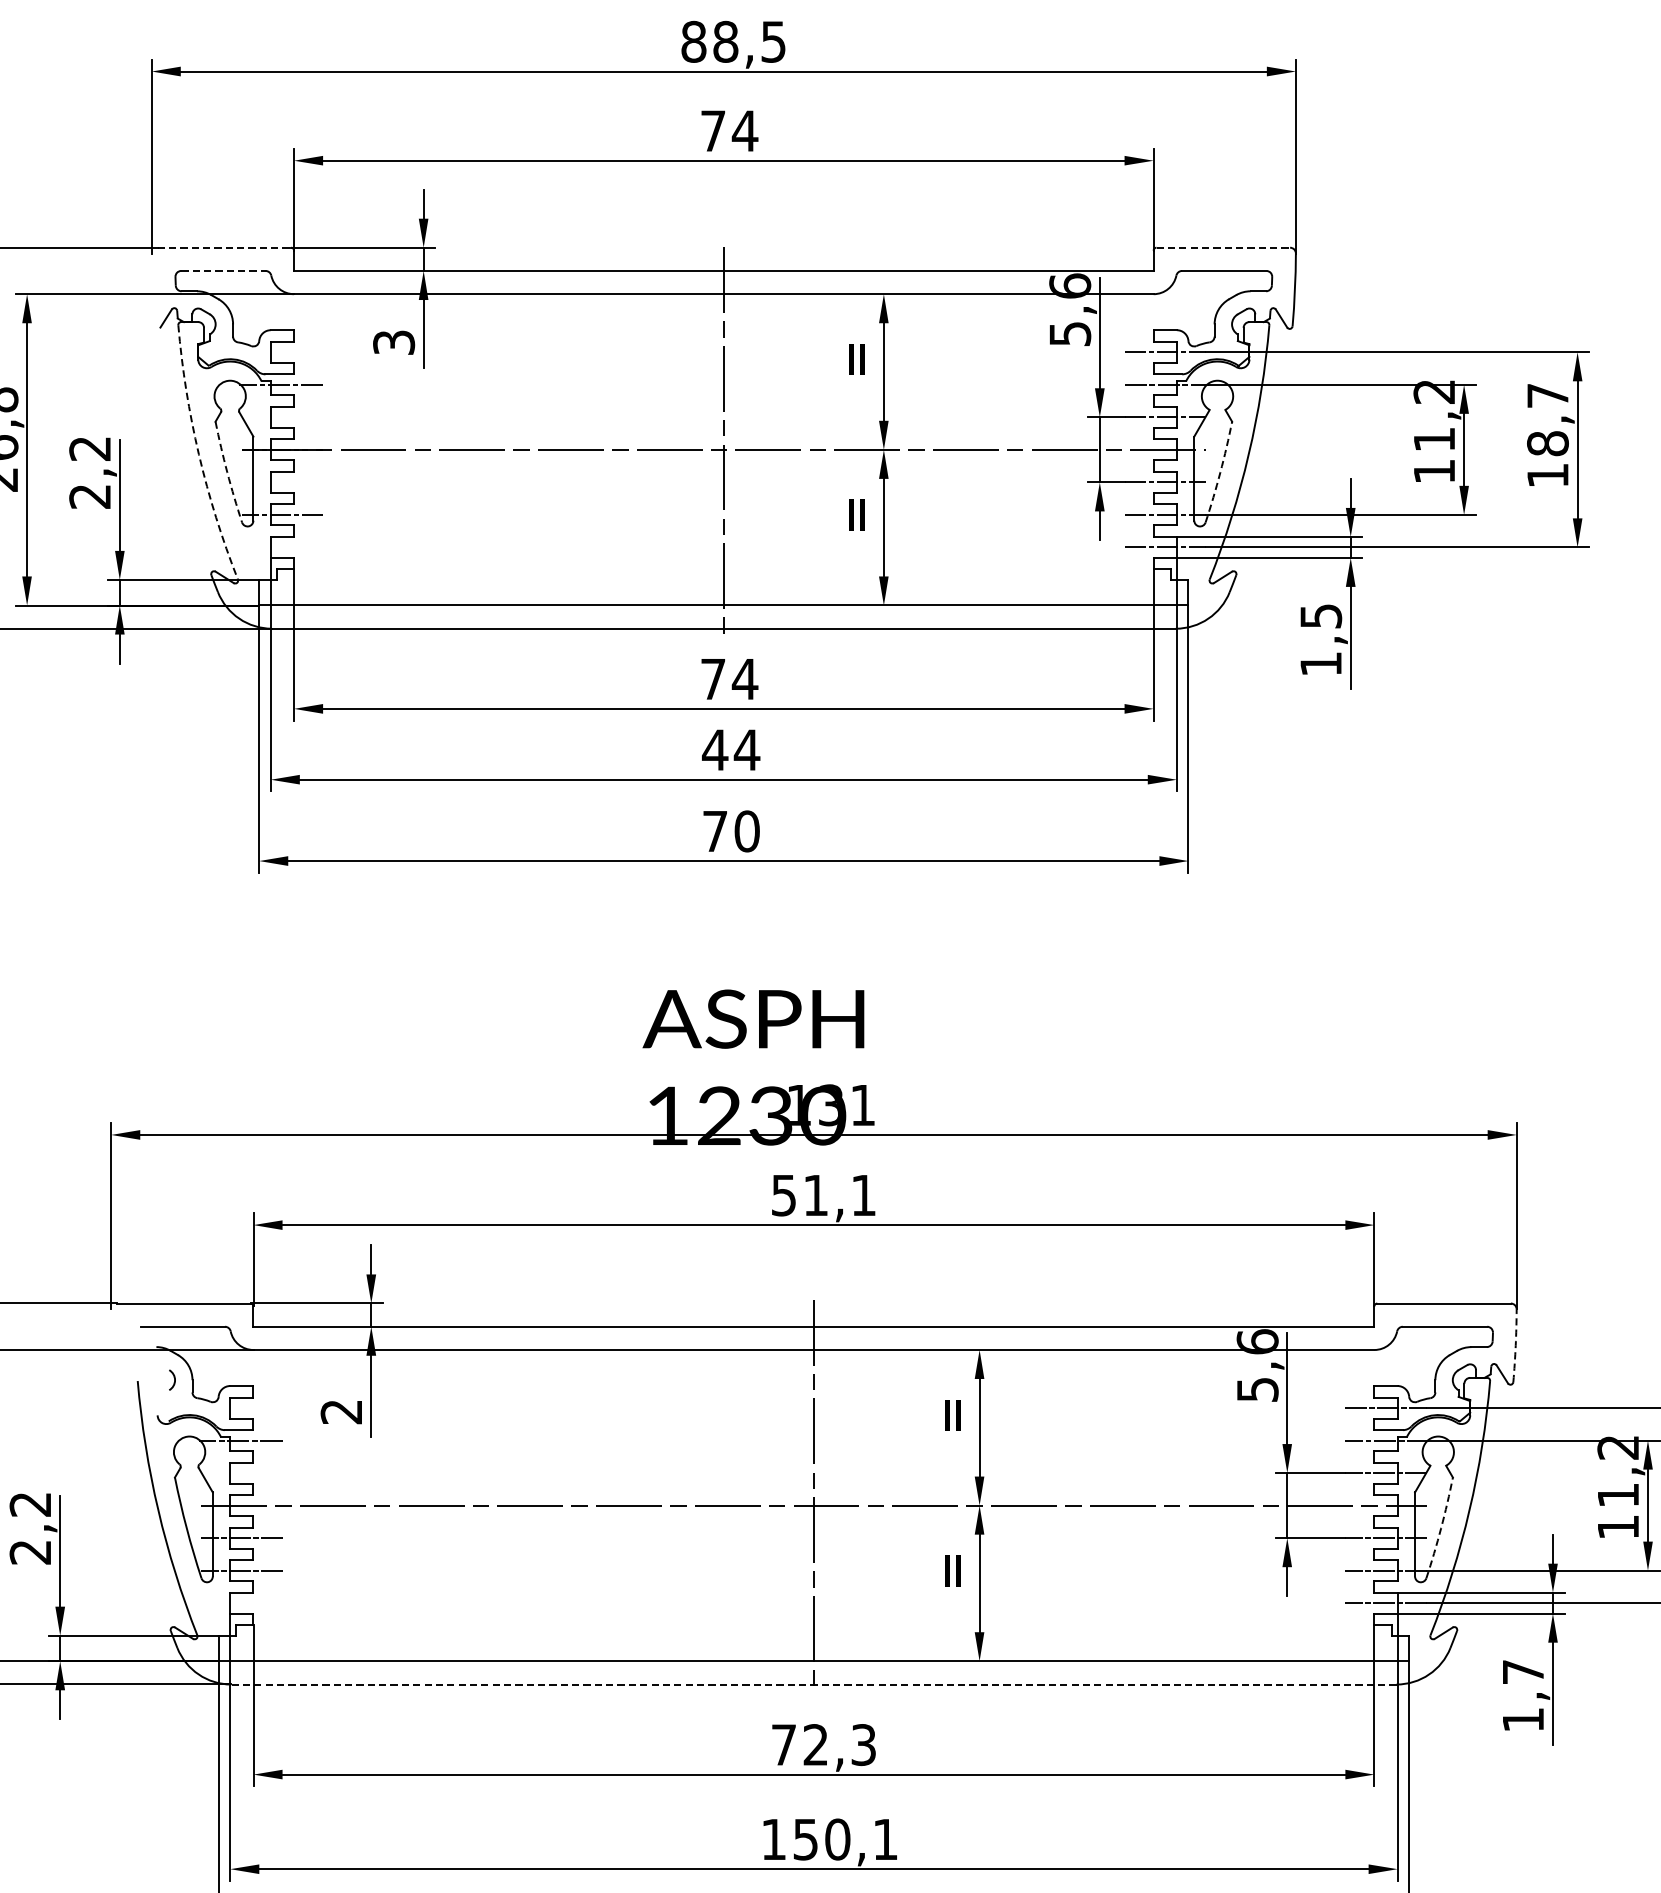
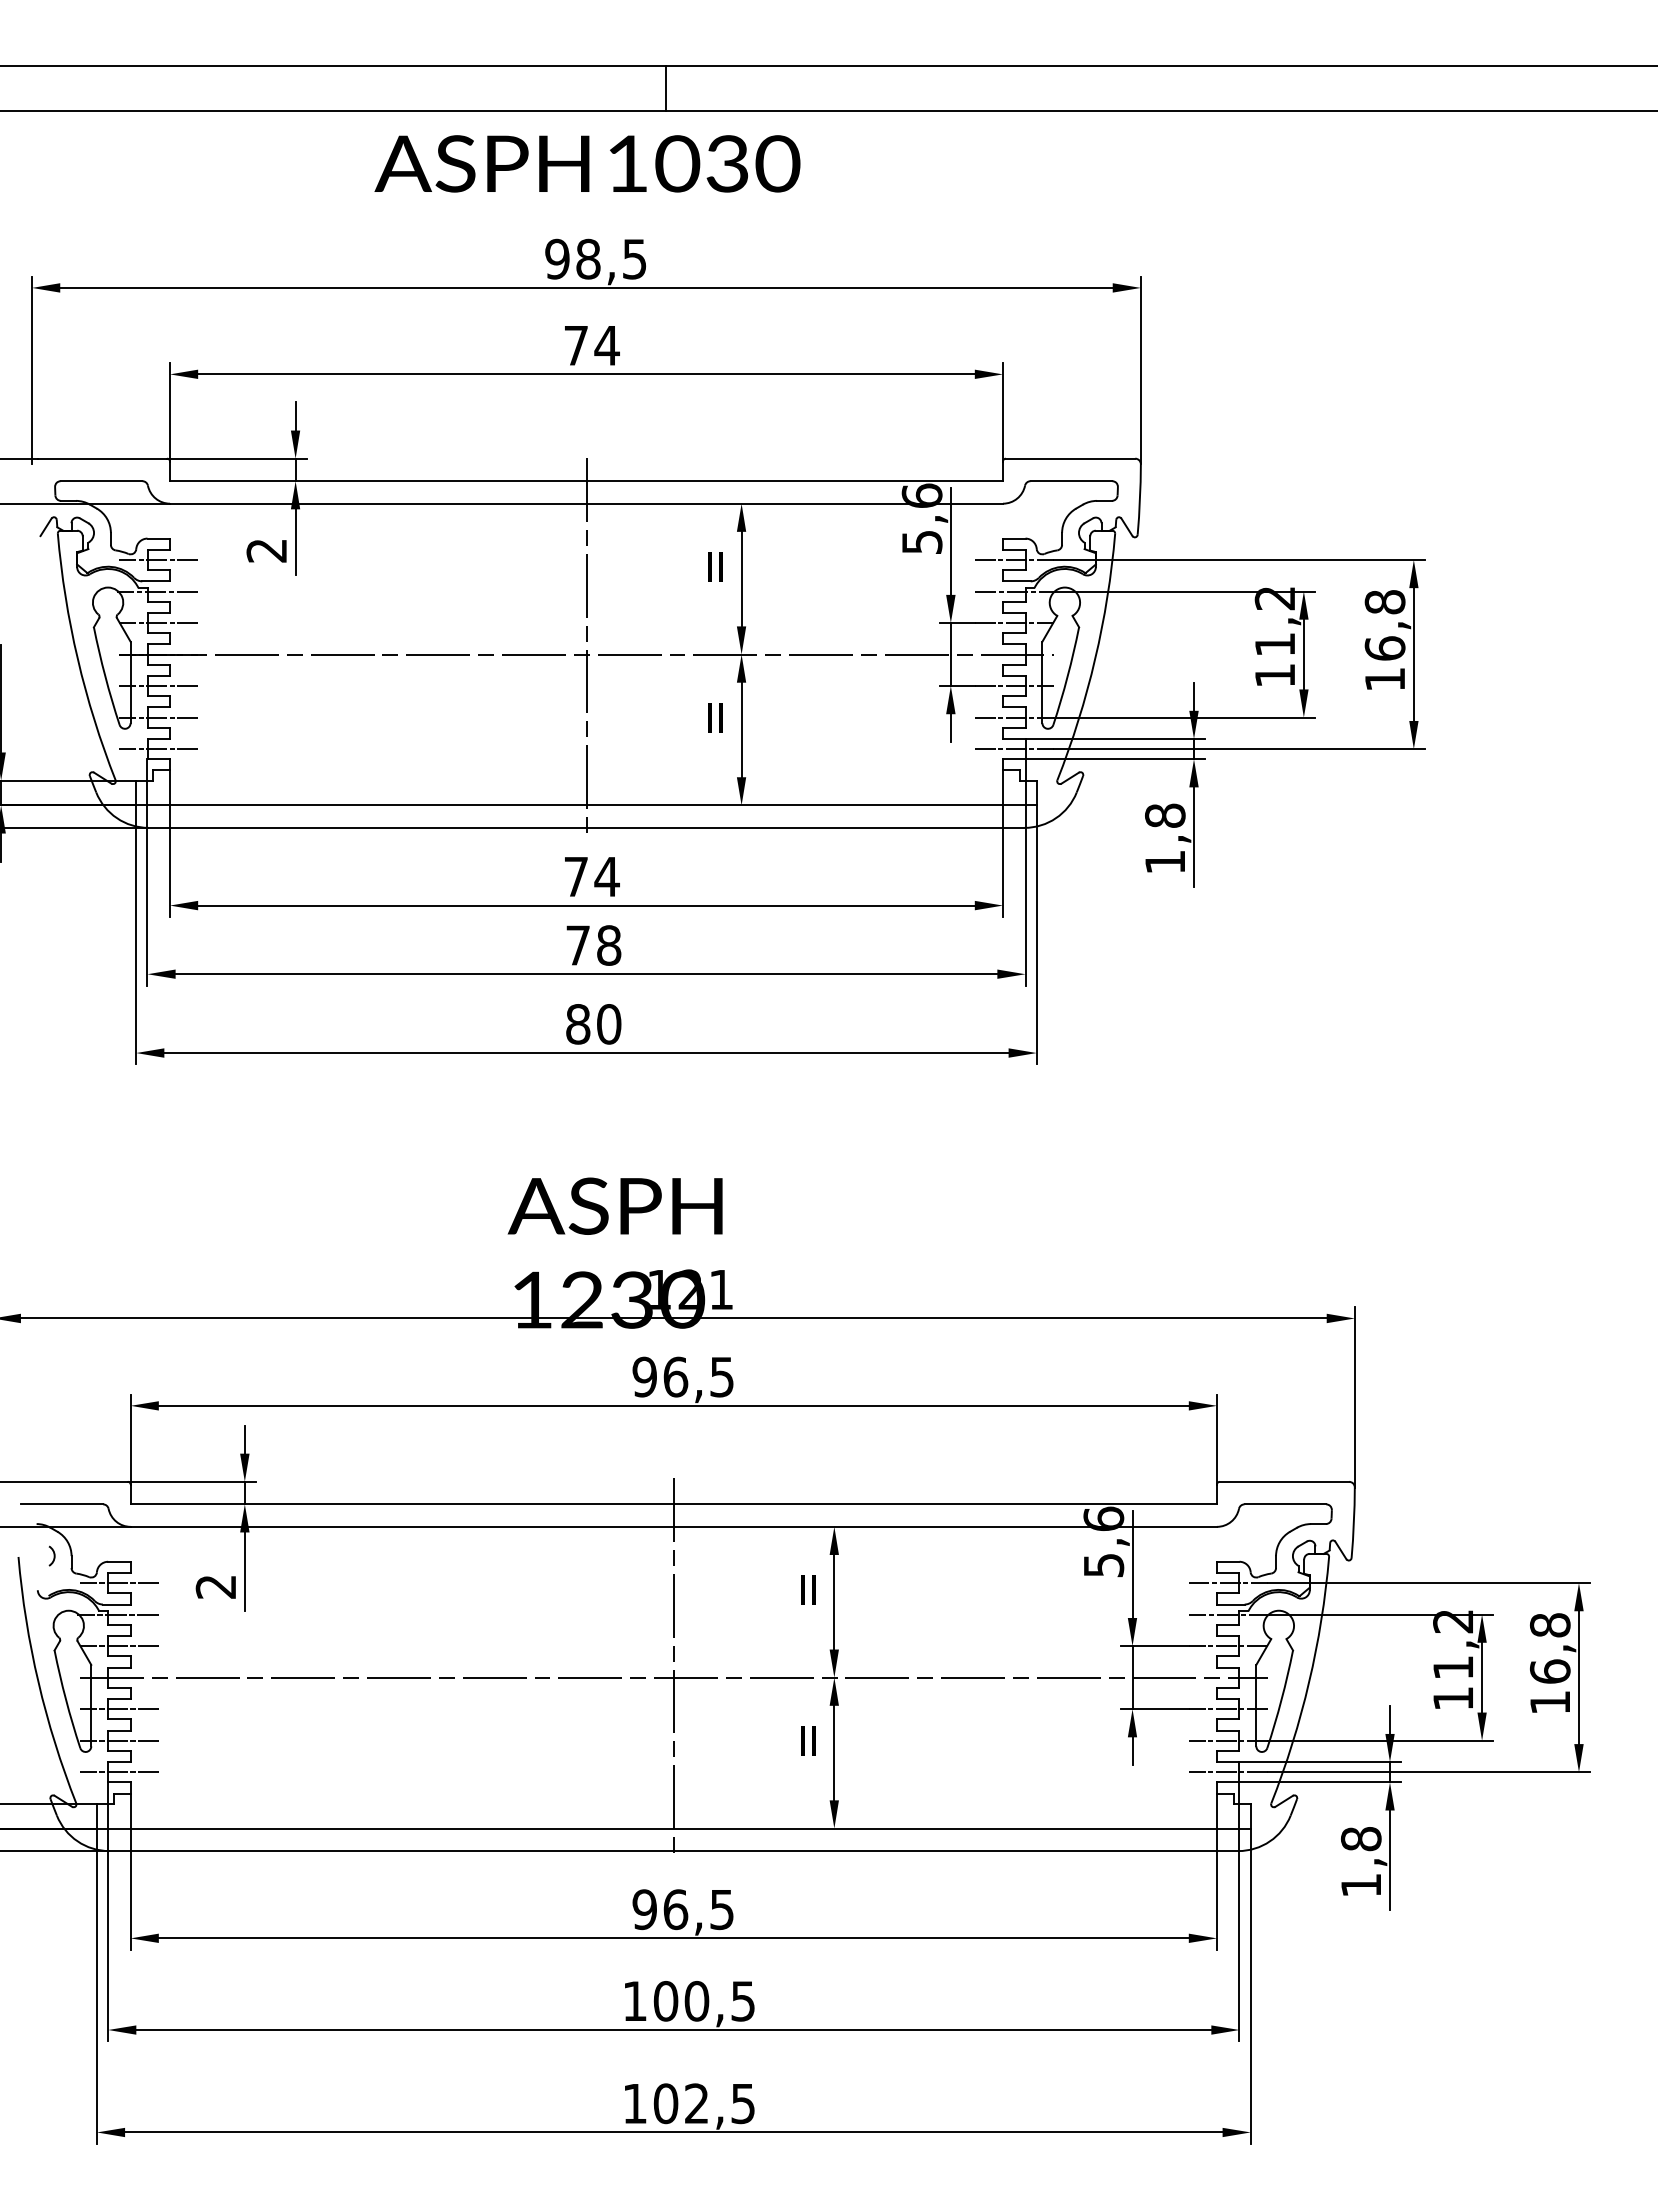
text: (693, 42) -> (557, 259), 88,5 -> 98,5
line: (224, 247) -> (102, 458), dashed -> solid
line: (1223, 247) -> (1070, 458), dashed -> solid
line: (223, 271) -> (101, 481), dashed -> solid
text: (393, 342) -> (266, 550), 3 -> 2
line: (282, 351) -> (158, 559), added
line: (282, 417) -> (158, 623), added
text: (1547, 419) -> (1384, 625), 18,7 -> 16,8
arc: (198, 454) -> (77, 659), dashed -> solid
arc: (227, 472) -> (105, 676), dashed -> solid
arc: (1220, 472) -> (1067, 676), dashed -> solid
line: (282, 482) -> (158, 686), added
line: (282, 547) -> (158, 749), added
text: (1321, 615) -> (1165, 815), 1,5 -> 1,8
text: (731, 750) -> (593, 945), 44 -> 78
text: (715, 831) -> (578, 1024), 70 -> 80
text: (830, 1105) -> (689, 1289), 131 -> 121
text: (822, 1194) -> (682, 1376), 51,1 -> 96,5
arc: (1515, 1345) -> (1353, 1522), dashed -> solid
line: (241, 1408) -> (119, 1583), added
line: (241, 1473) -> (119, 1646), added
arc: (1441, 1528) -> (1281, 1699), dashed -> solid
line: (241, 1603) -> (119, 1772), added
text: (1523, 1672) -> (1361, 1839), 1,7 -> 1,8
line: (813, 1684) -> (673, 1851), dashed -> solid
text: (822, 1744) -> (682, 1909), 72,3 -> 96,5
text: (844, 1839) -> (703, 2001), 150,1 -> 100,5

